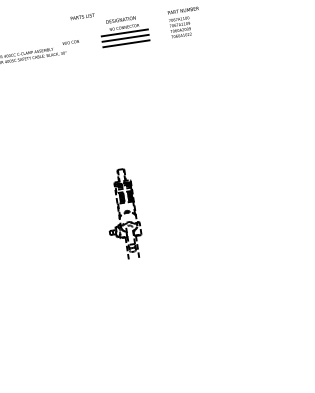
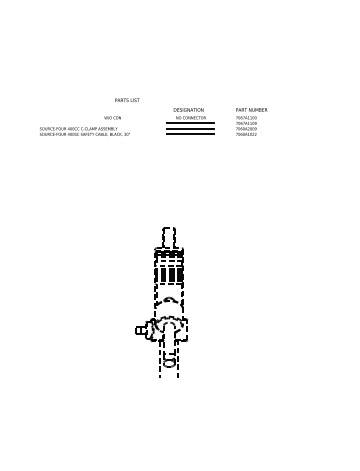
text: (82, 16) -> (127, 99), moved
text: (70, 42) -> (112, 117), moved
part: (122, 214) -> (161, 302), size x1.67

